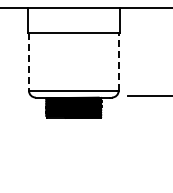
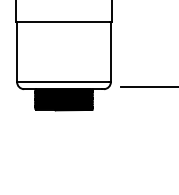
line: (28, 61) -> (16, 51), dashed -> solid
line: (118, 61) -> (110, 51), dashed -> solid

